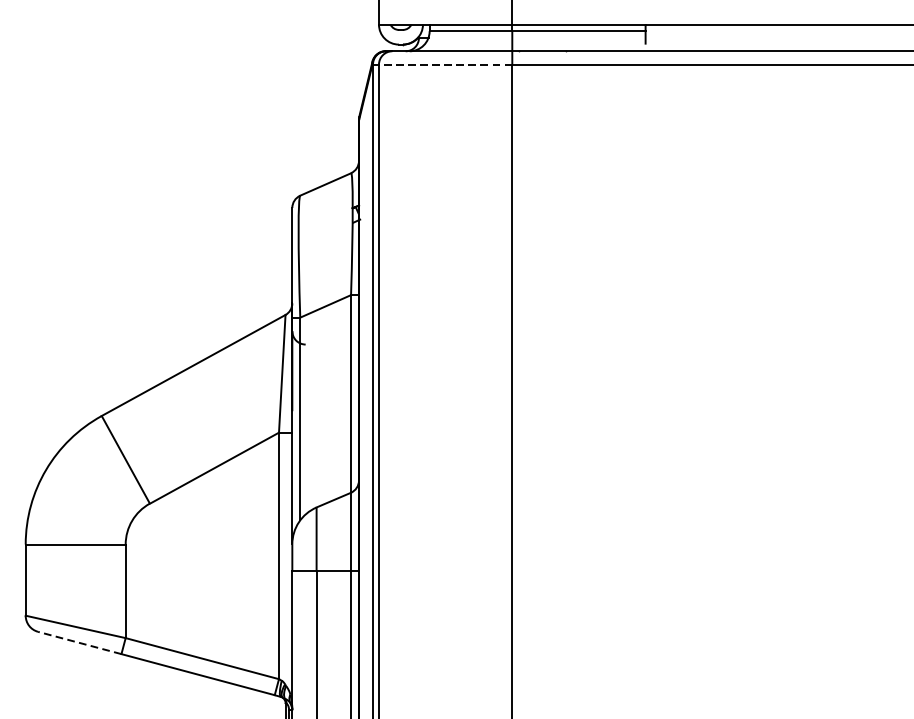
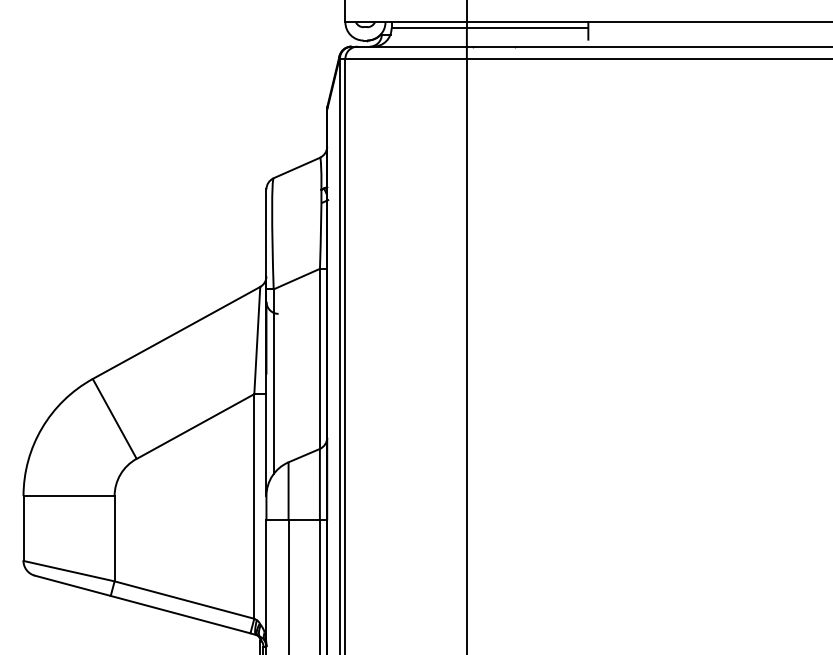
line: (446, 64) -> (406, 58), dashed -> solid
line: (79, 642) -> (72, 585), dashed -> solid

